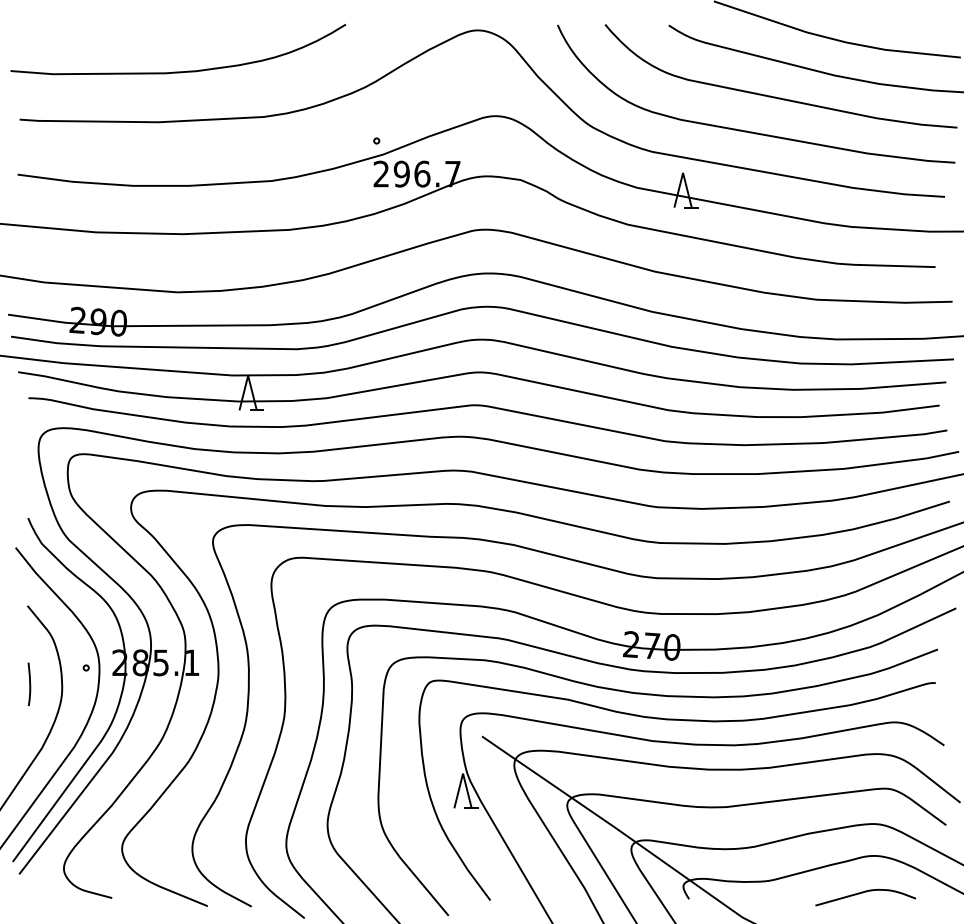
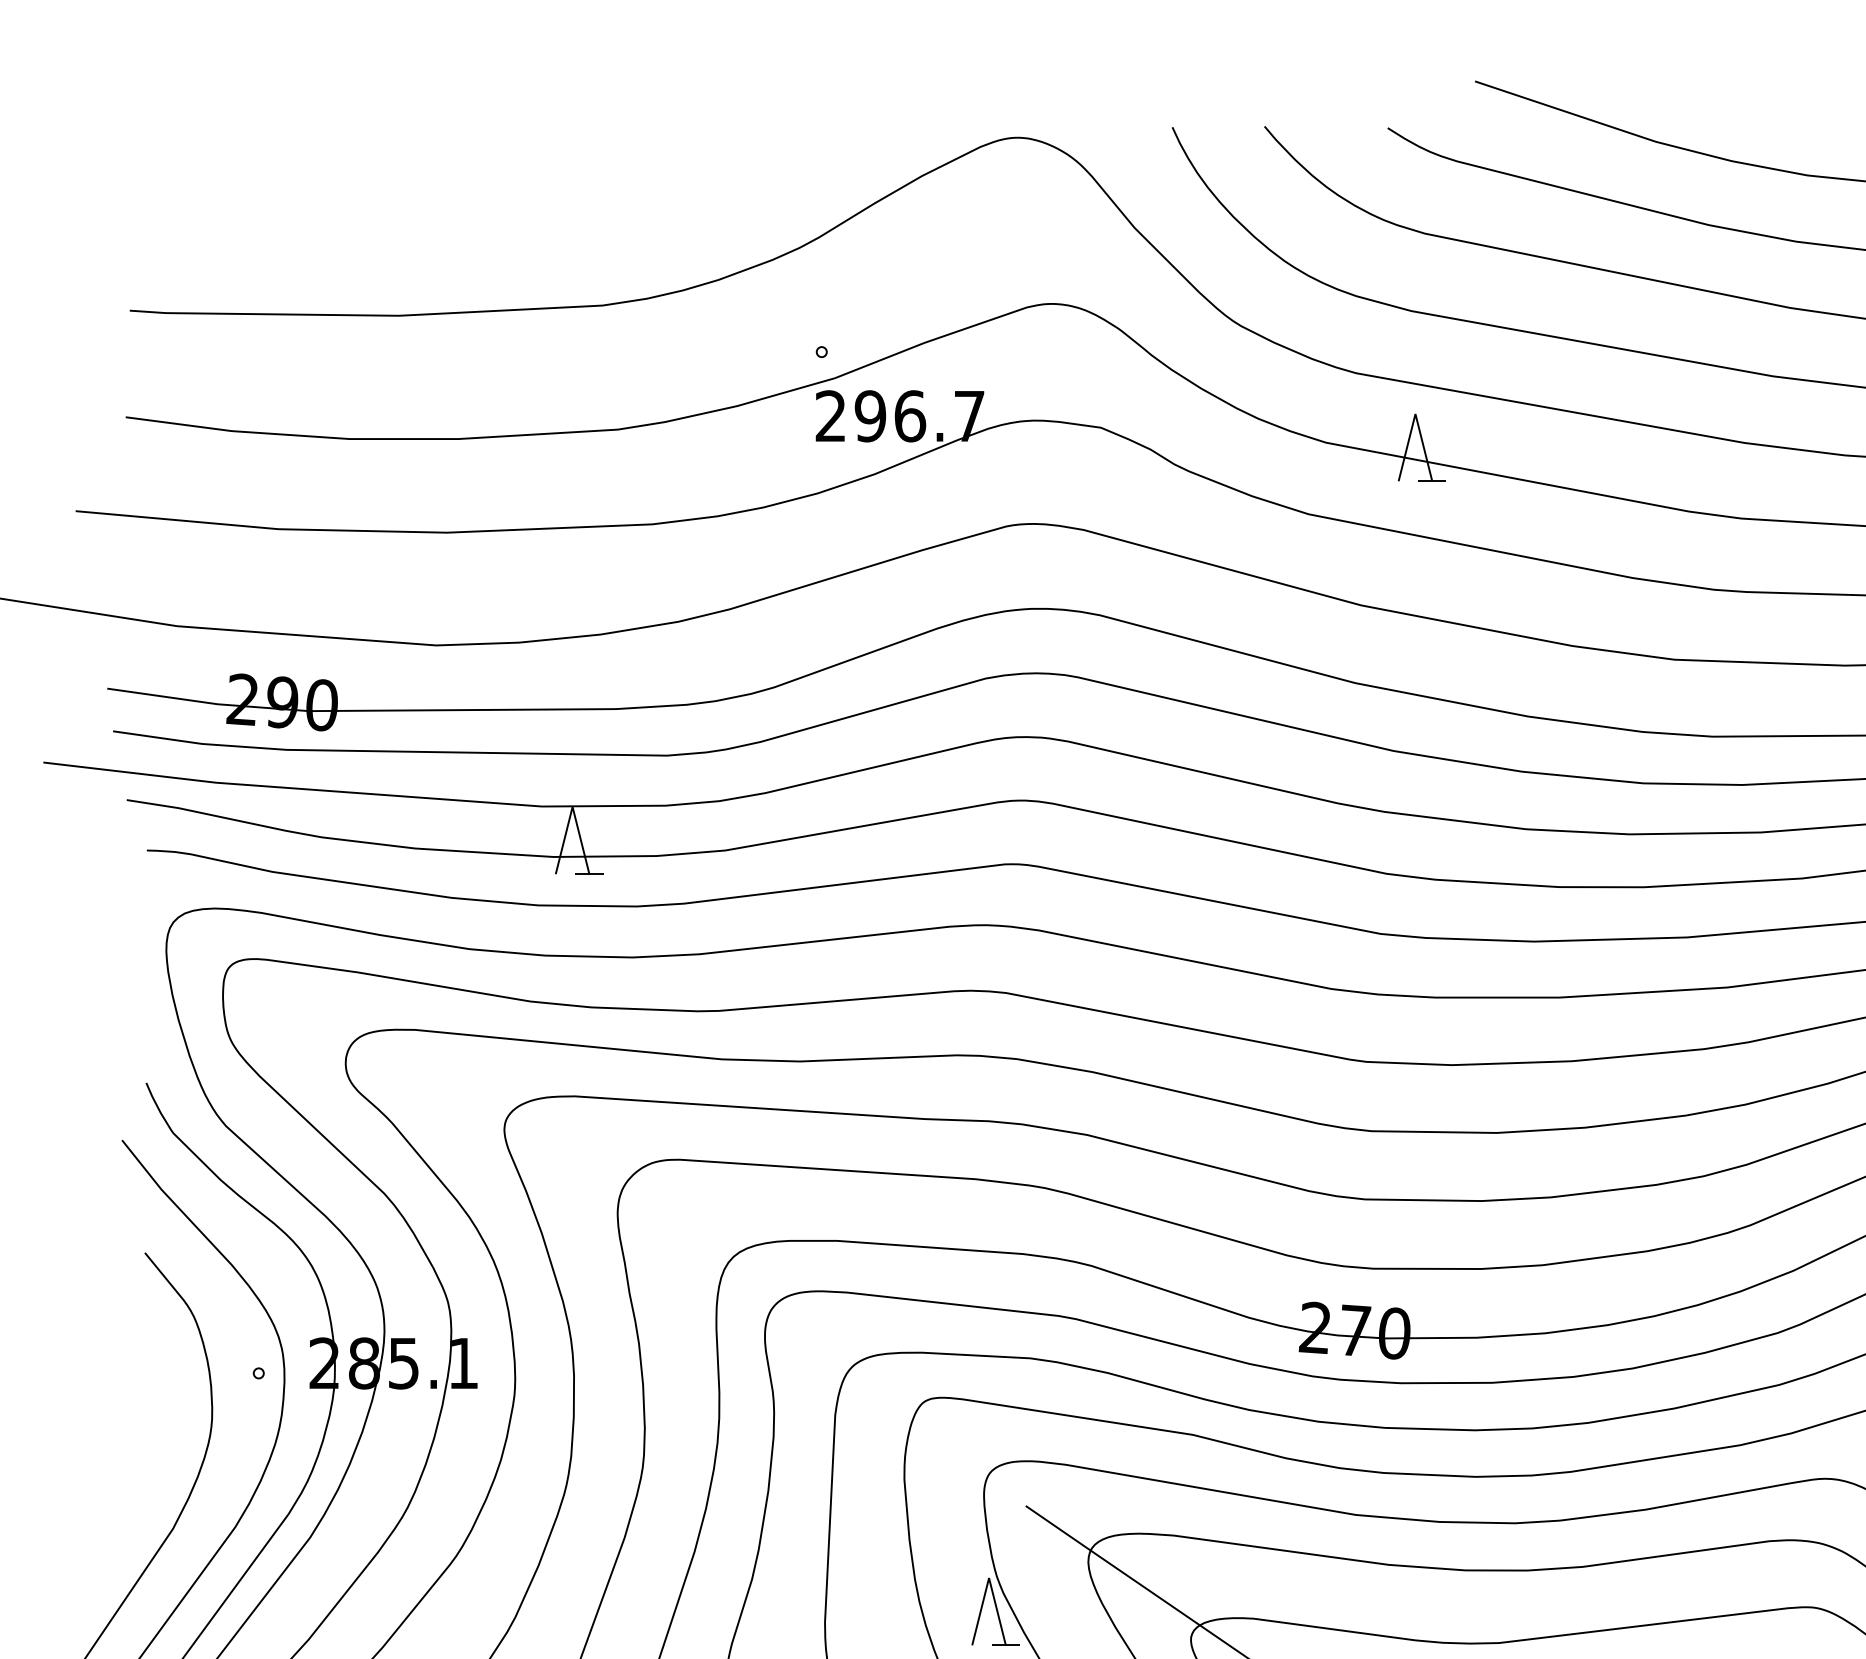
curve: (178, 71) -> (437, 217), removed
curve: (29, 683) -> (148, 1403), removed

